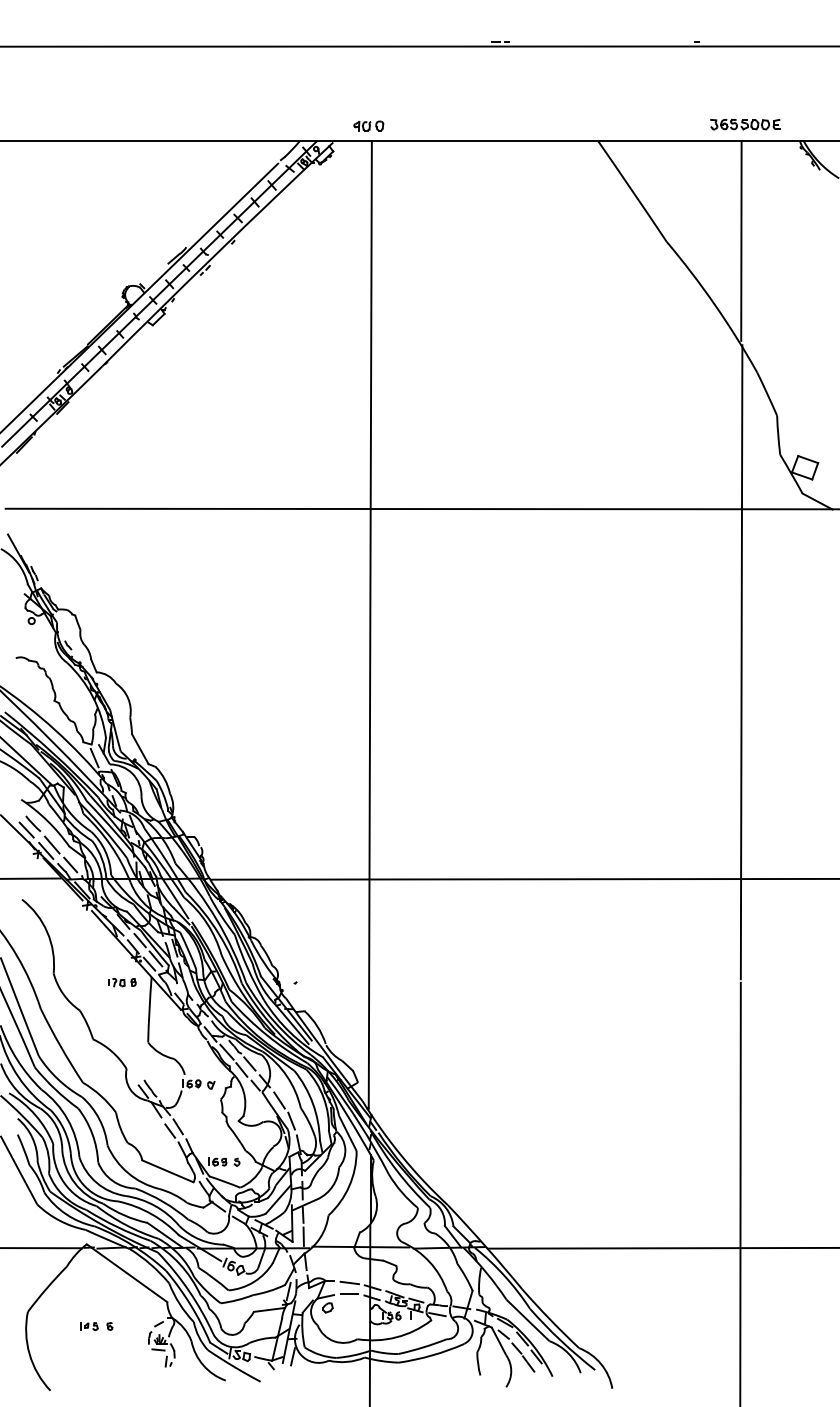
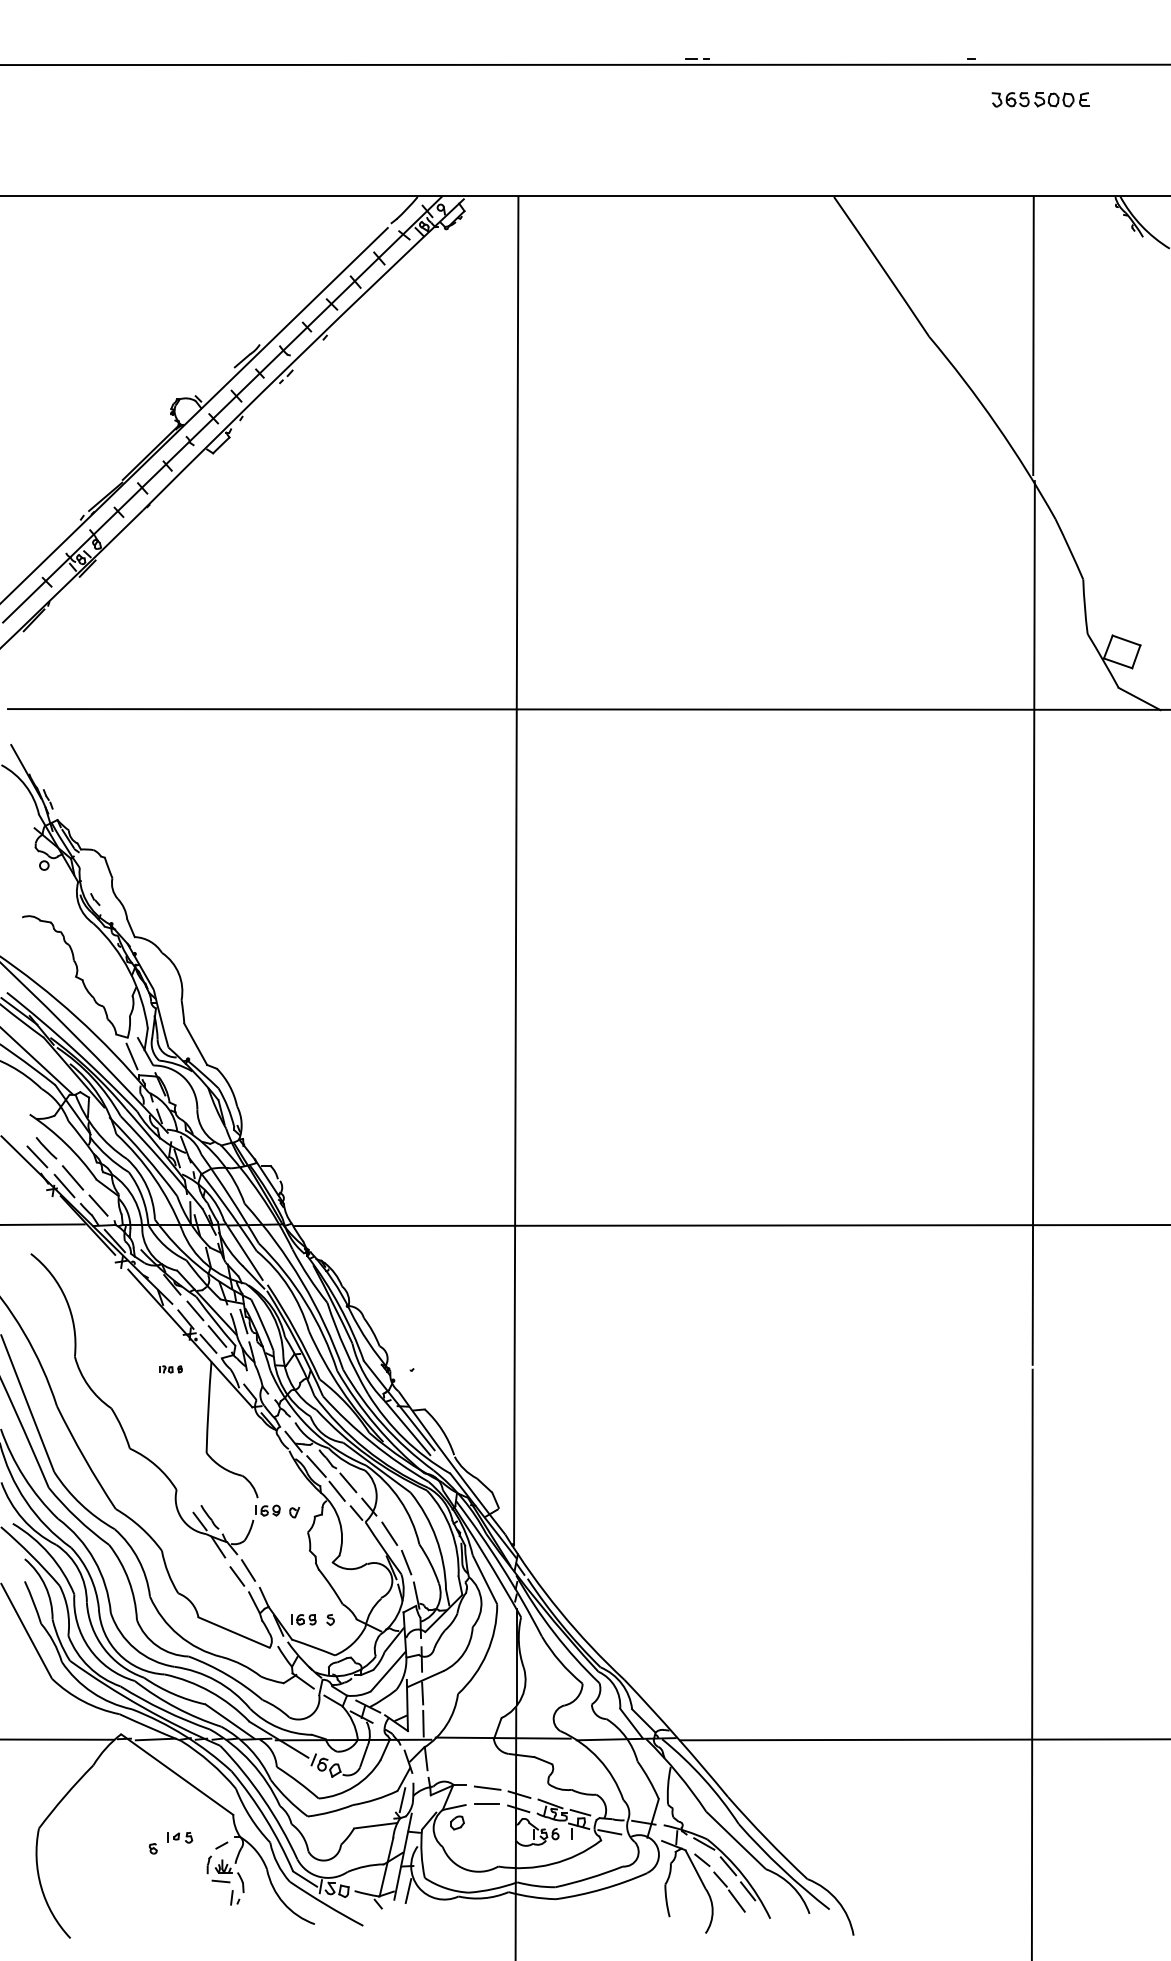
part: (745, 124) -> (1040, 99), moved
part: (368, 125) -> (513, 174), removed
part: (122, 982) -> (170, 1369), size x0.6
part: (89, 1326) -> (180, 1837), moved

